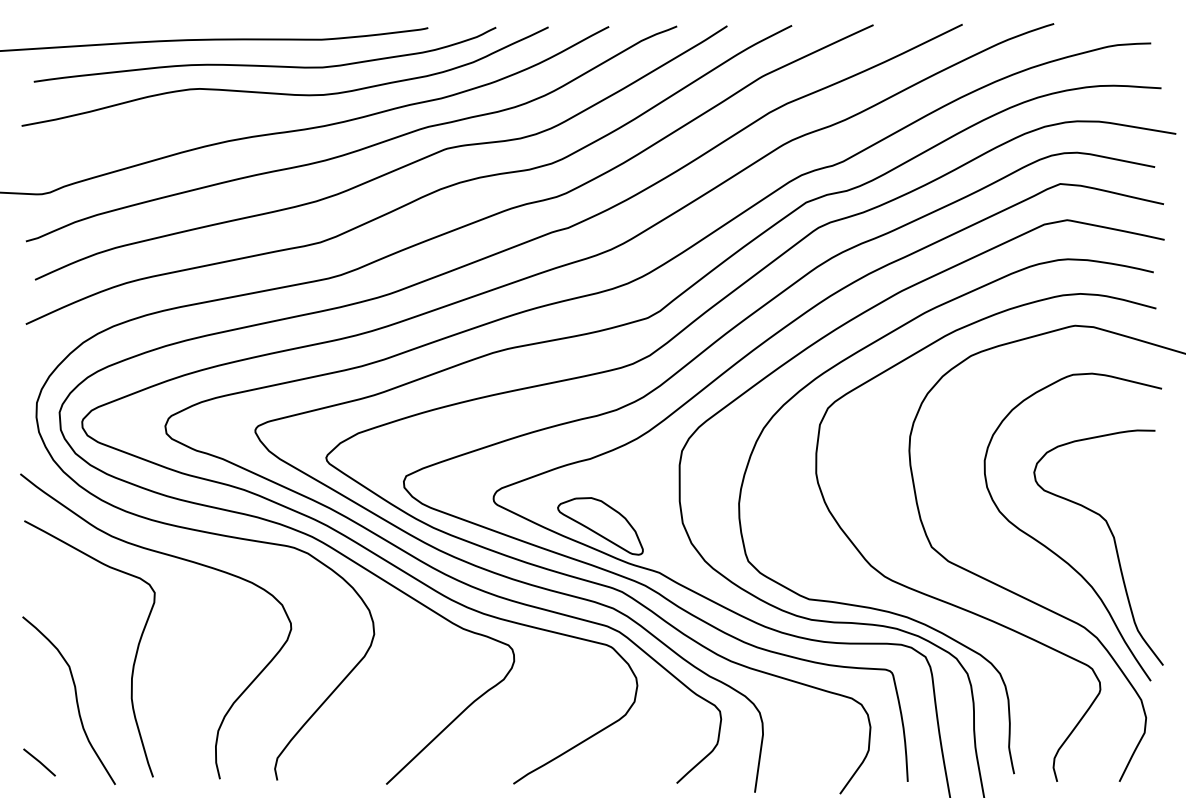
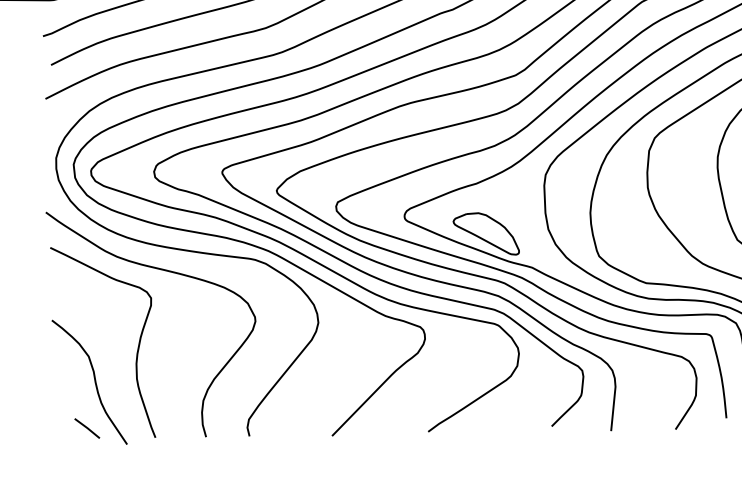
line: (39, 762) -> (87, 428), moved

